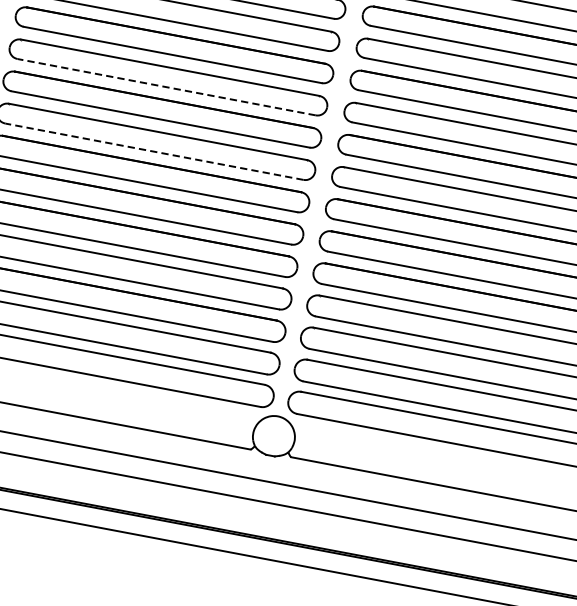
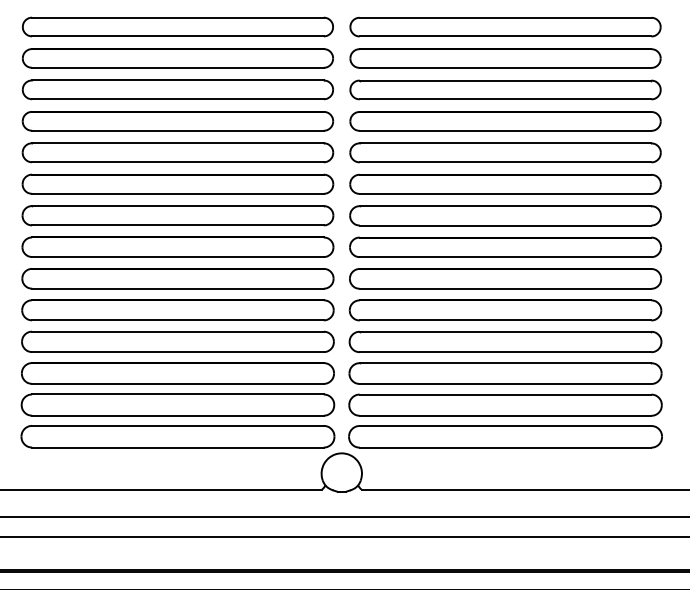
line: (166, 87) -> (177, 162), dashed -> solid
line: (153, 151) -> (177, 225), dashed -> solid

